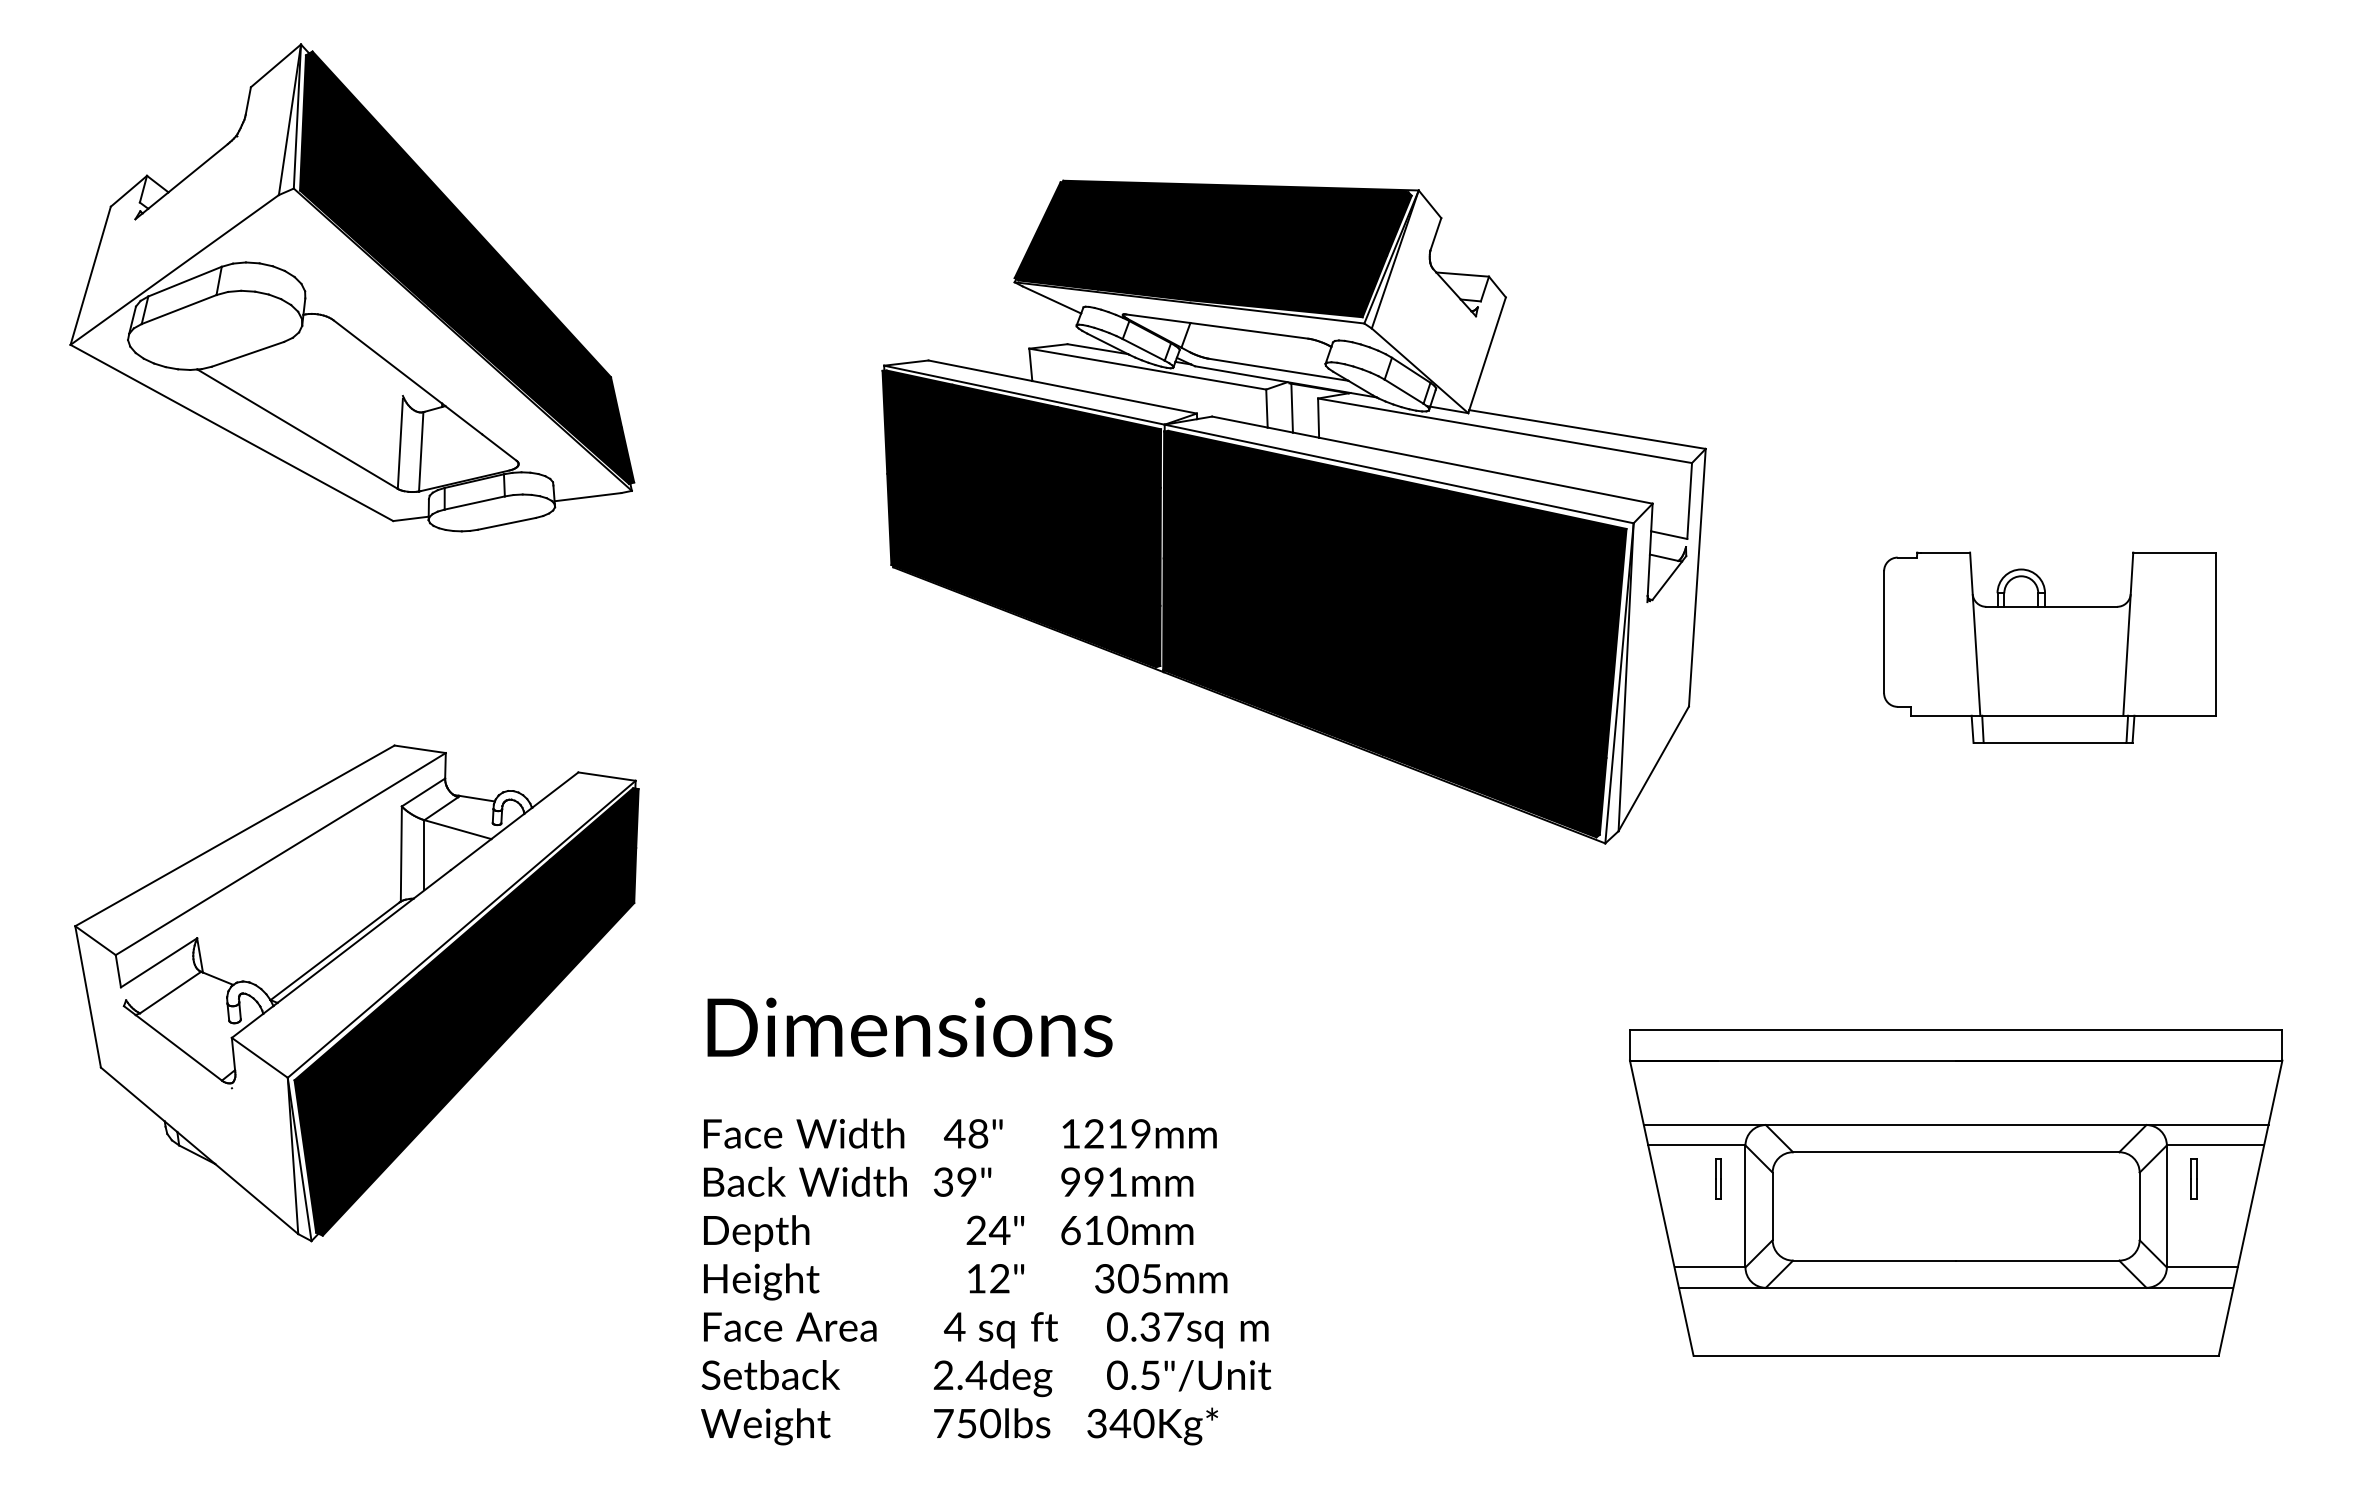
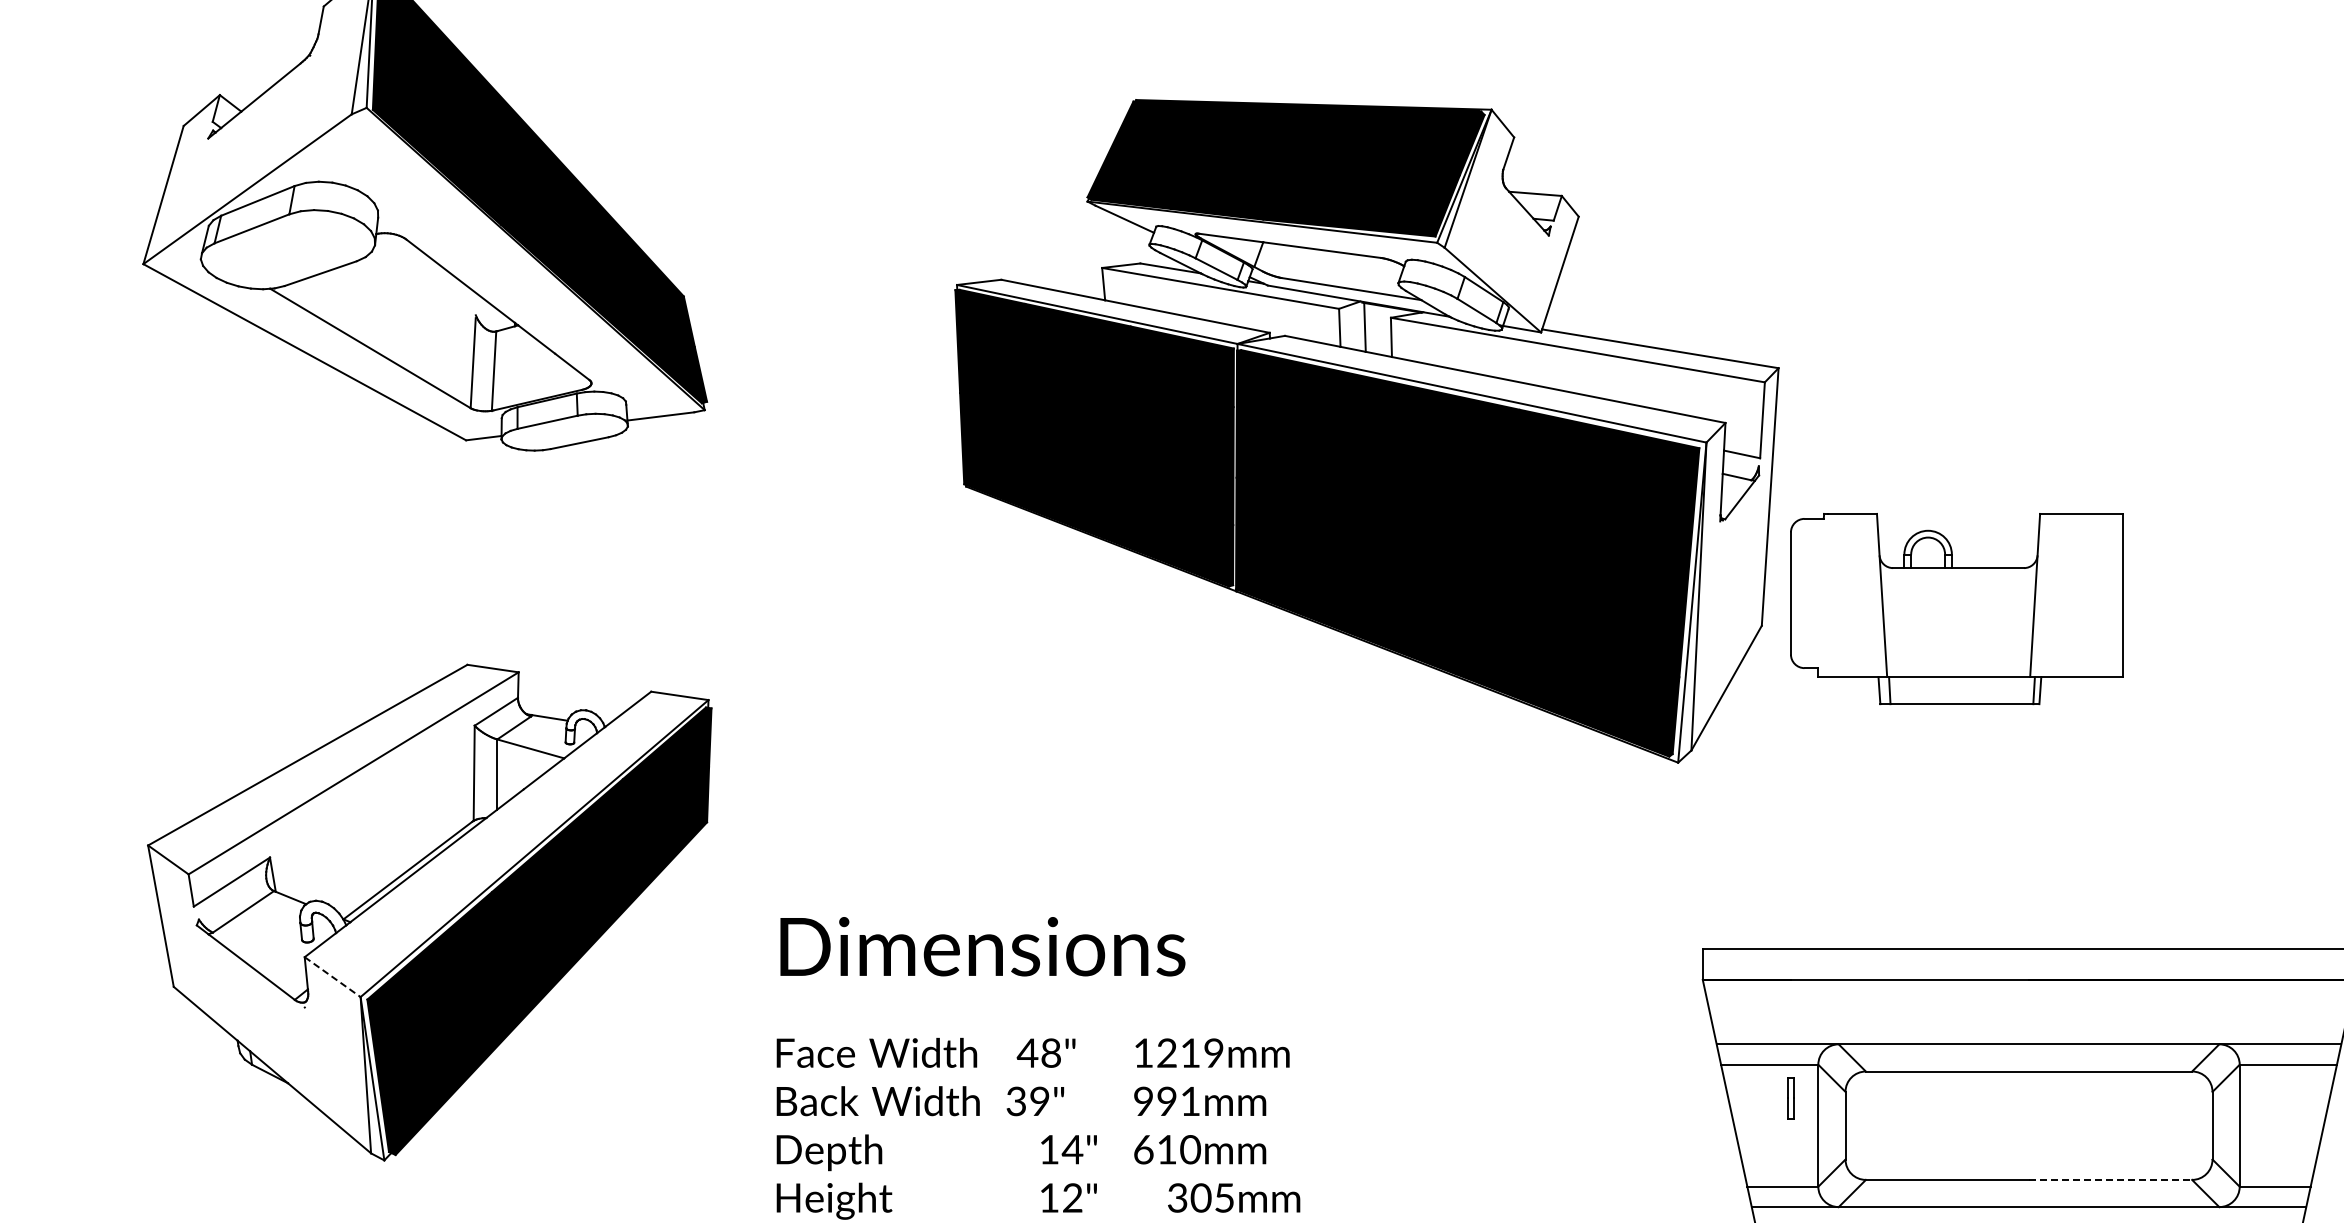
part: (2049, 647) -> (1956, 608), moved
line: (260, 1058) -> (333, 977), solid -> dashed
part: (2193, 1178) -> (2266, 1097), removed
text: (975, 1229) -> (1048, 1148), 24"^I^I610mm -> 14"^I^I610mm
line: (2037, 1260) -> (2110, 1179), solid -> dashed

